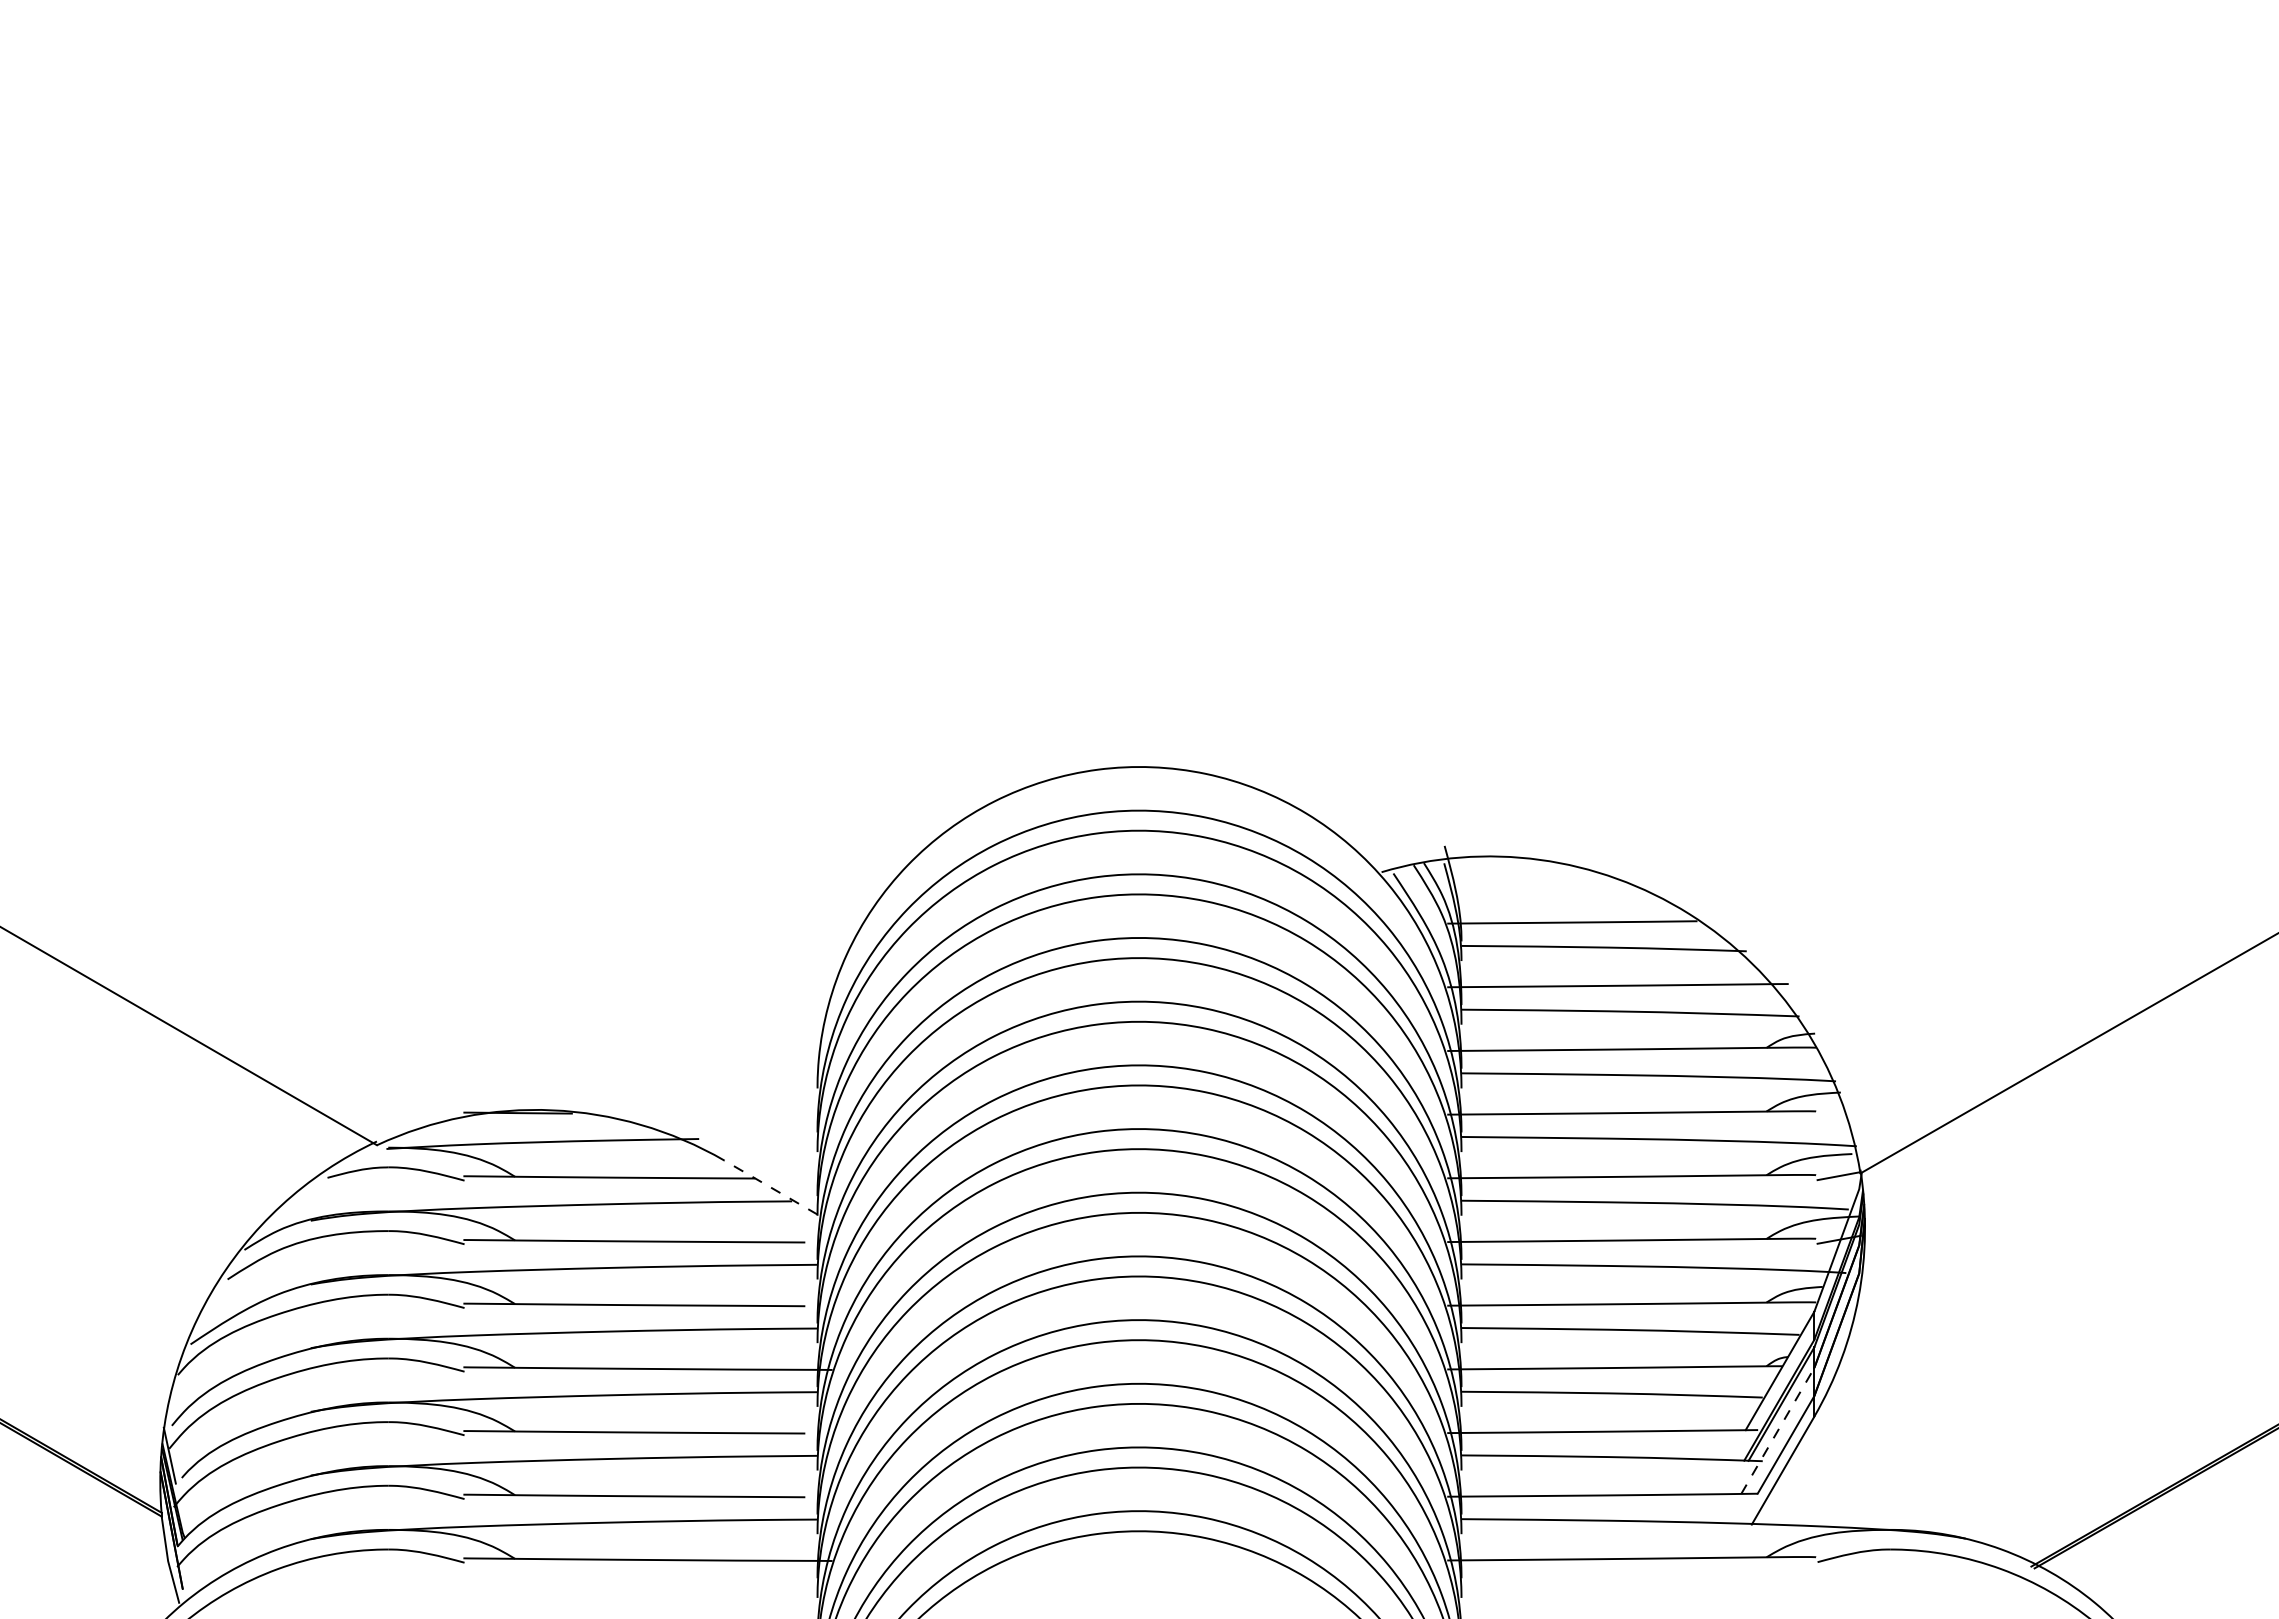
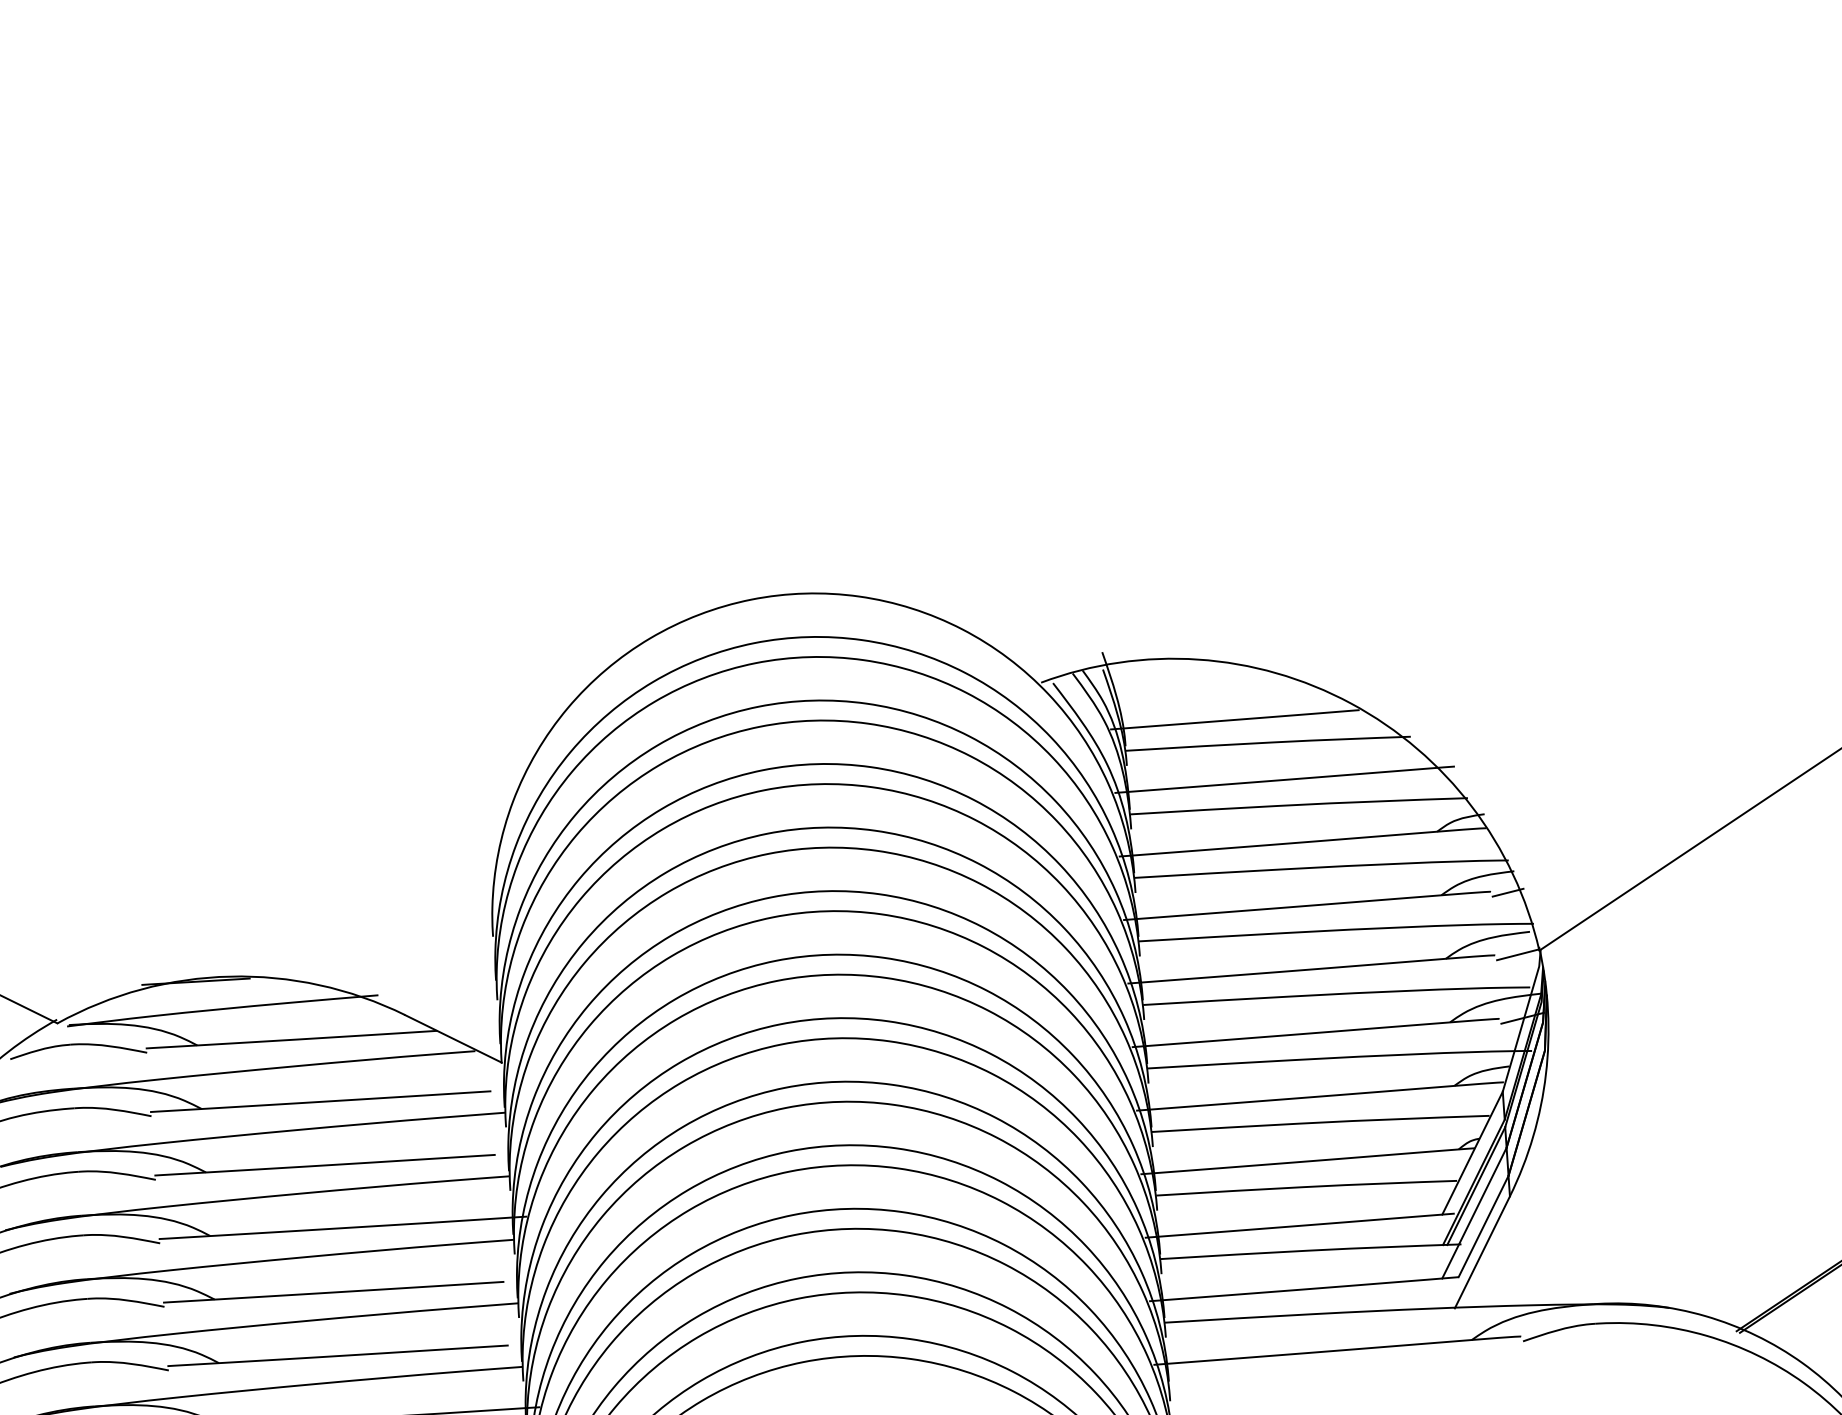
line: (1832, 1113) -> (1507, 892), added
line: (770, 1187) -> (452, 1038), dashed -> solid
line: (1777, 1430) -> (1474, 1212), dashed -> solid

